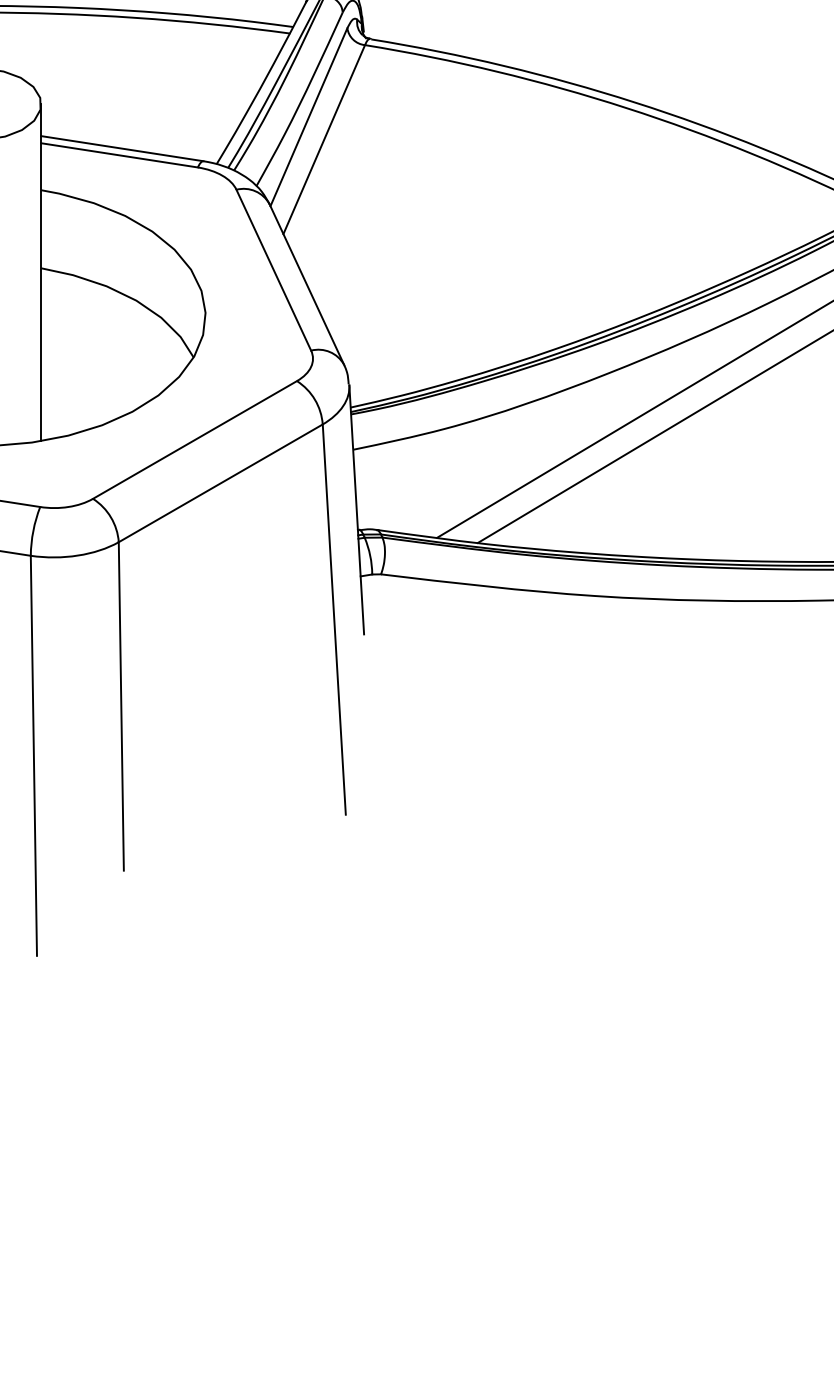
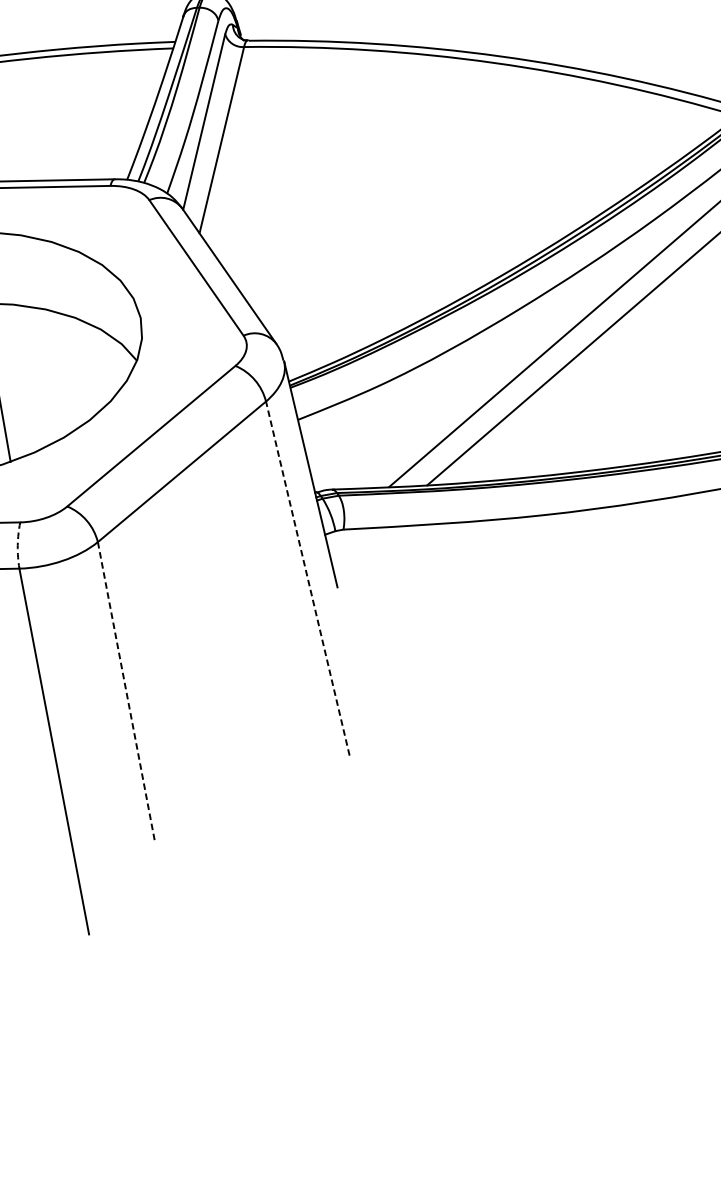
arc: (33, 530) -> (17, 545), solid -> dashed
line: (334, 619) -> (308, 578), solid -> dashed
line: (121, 706) -> (126, 692), solid -> dashed

